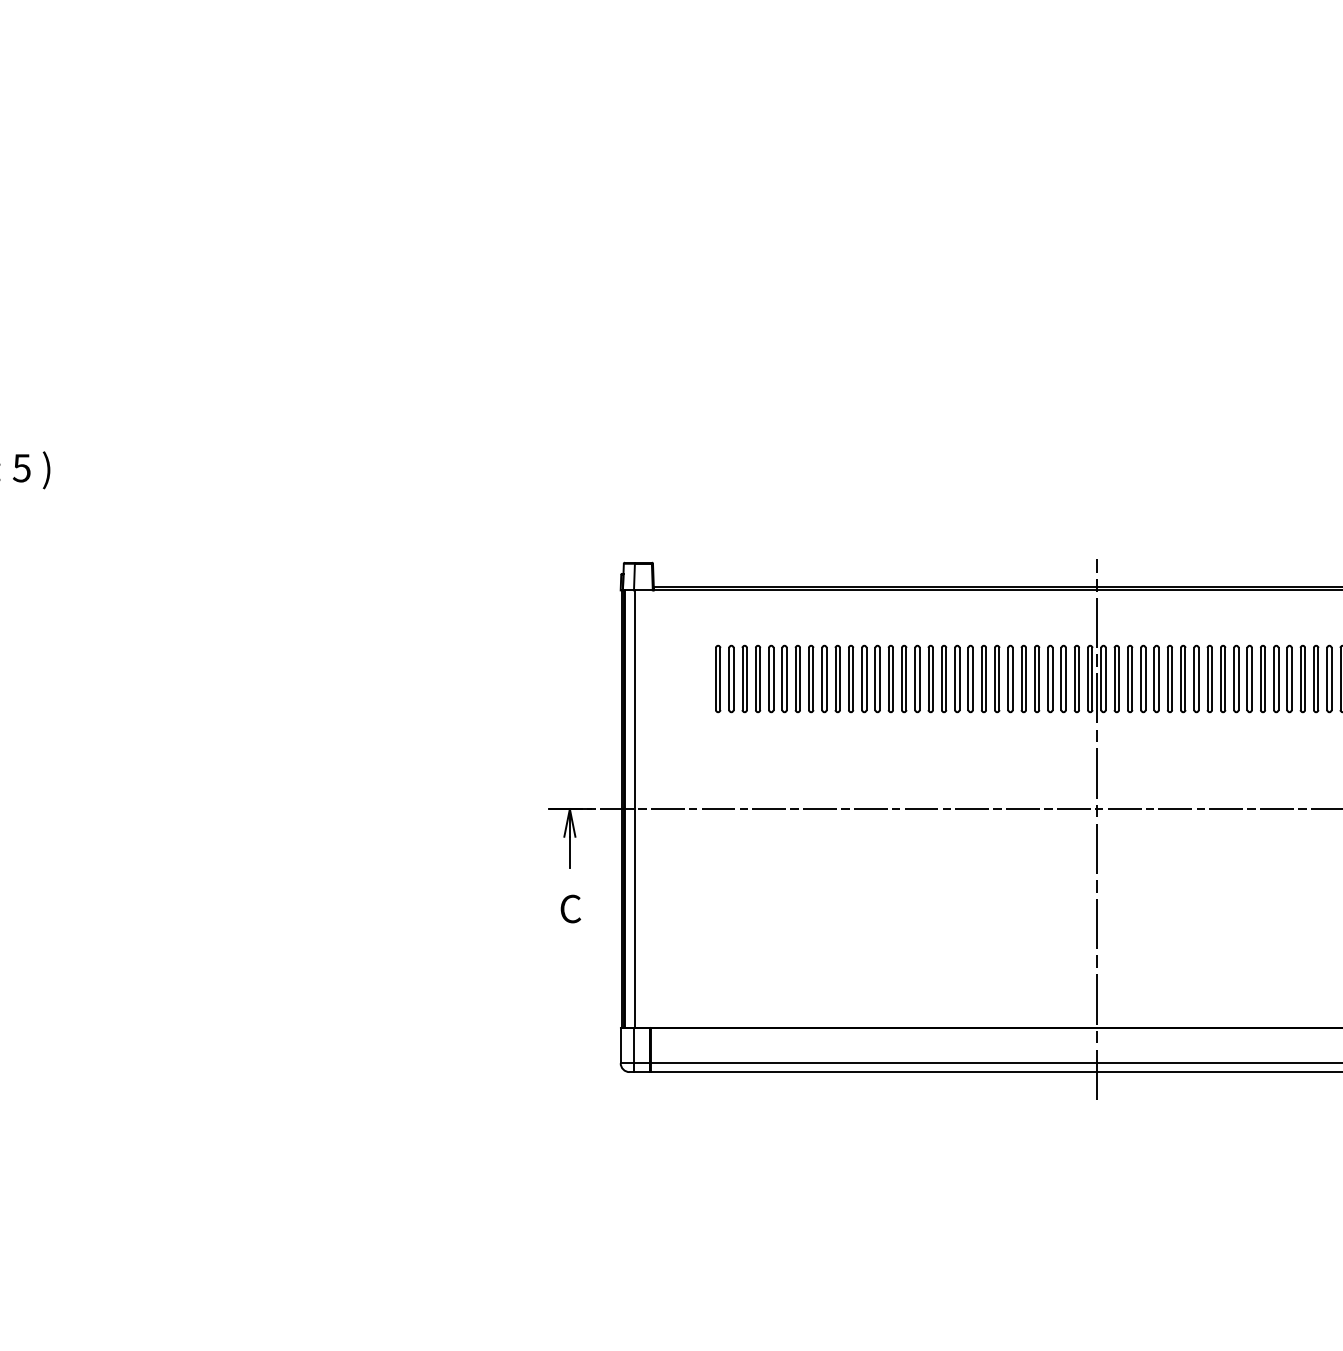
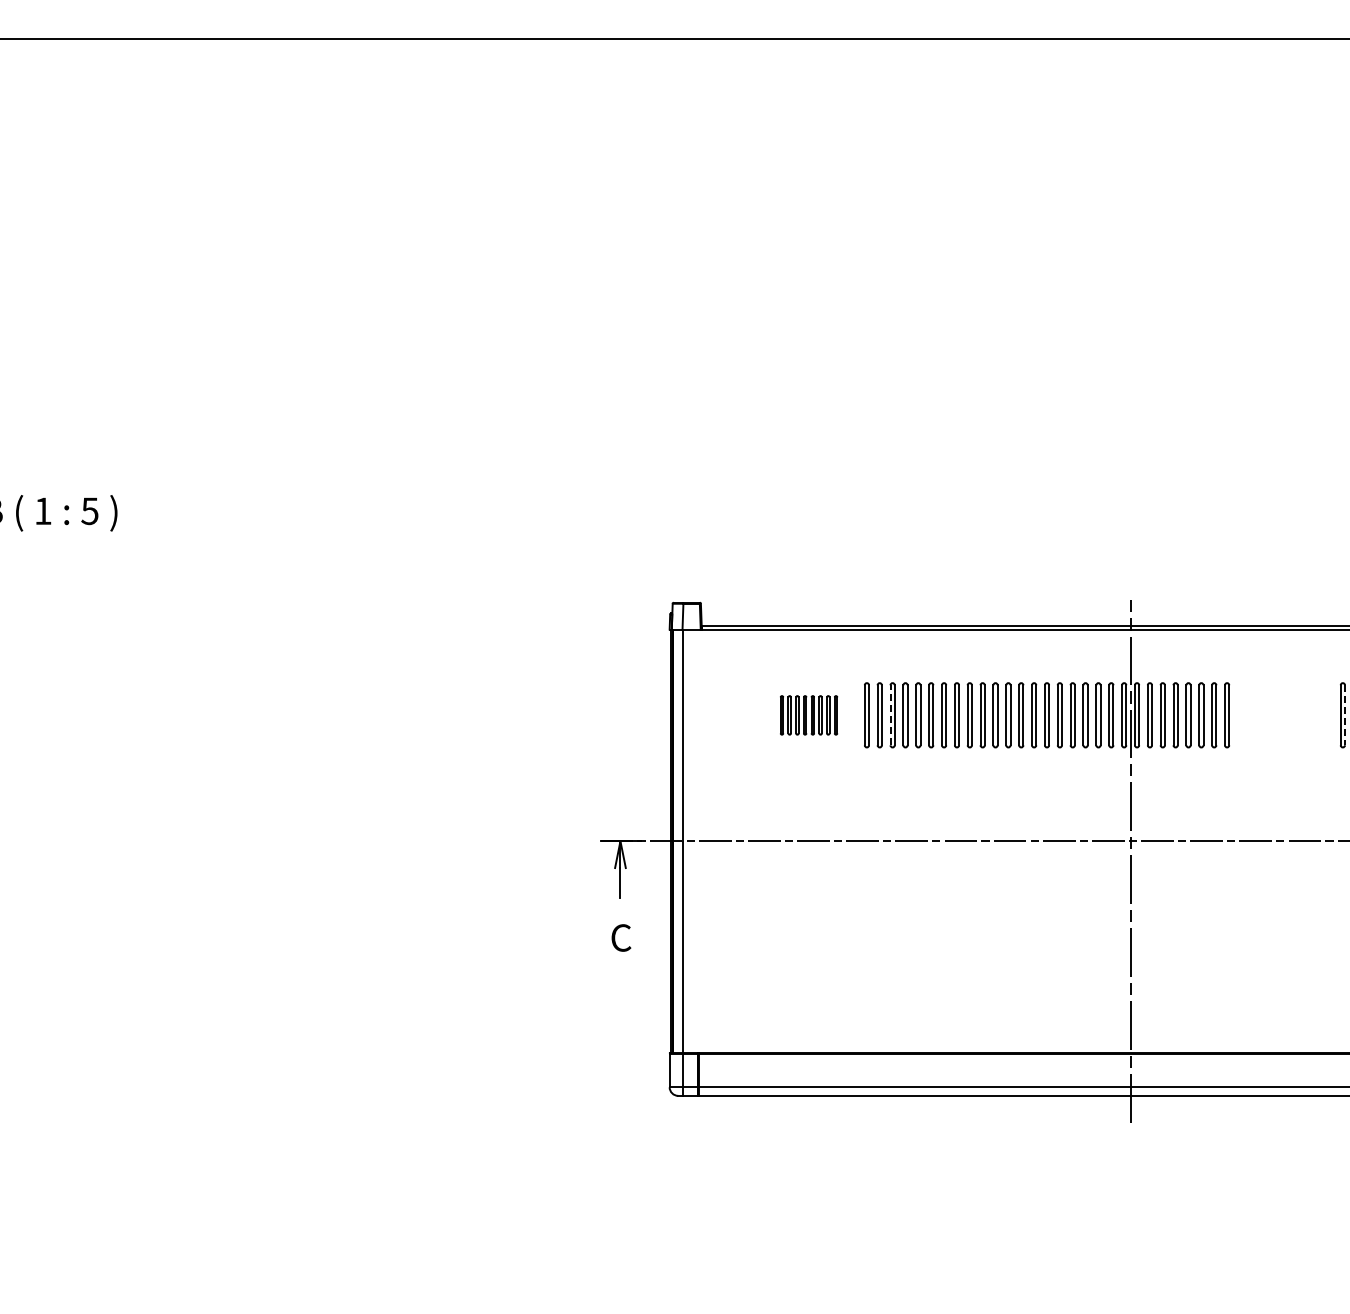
line: (848, 678) -> (890, 714), solid -> dashed
part: (764, 679) -> (808, 715), size x0.6
part: (1255, 679) -> (1284, 715), removed
line: (1318, 679) -> (1345, 715), solid -> dashed

